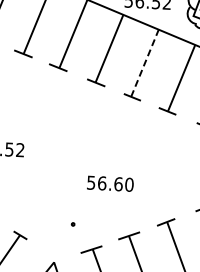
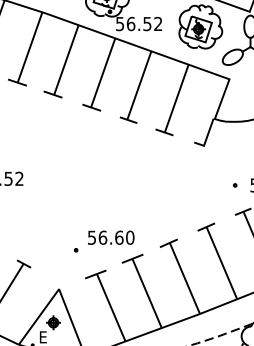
line: (145, 63) -> (139, 85), dashed -> solid
text: (110, 183) -> (111, 237), moved

